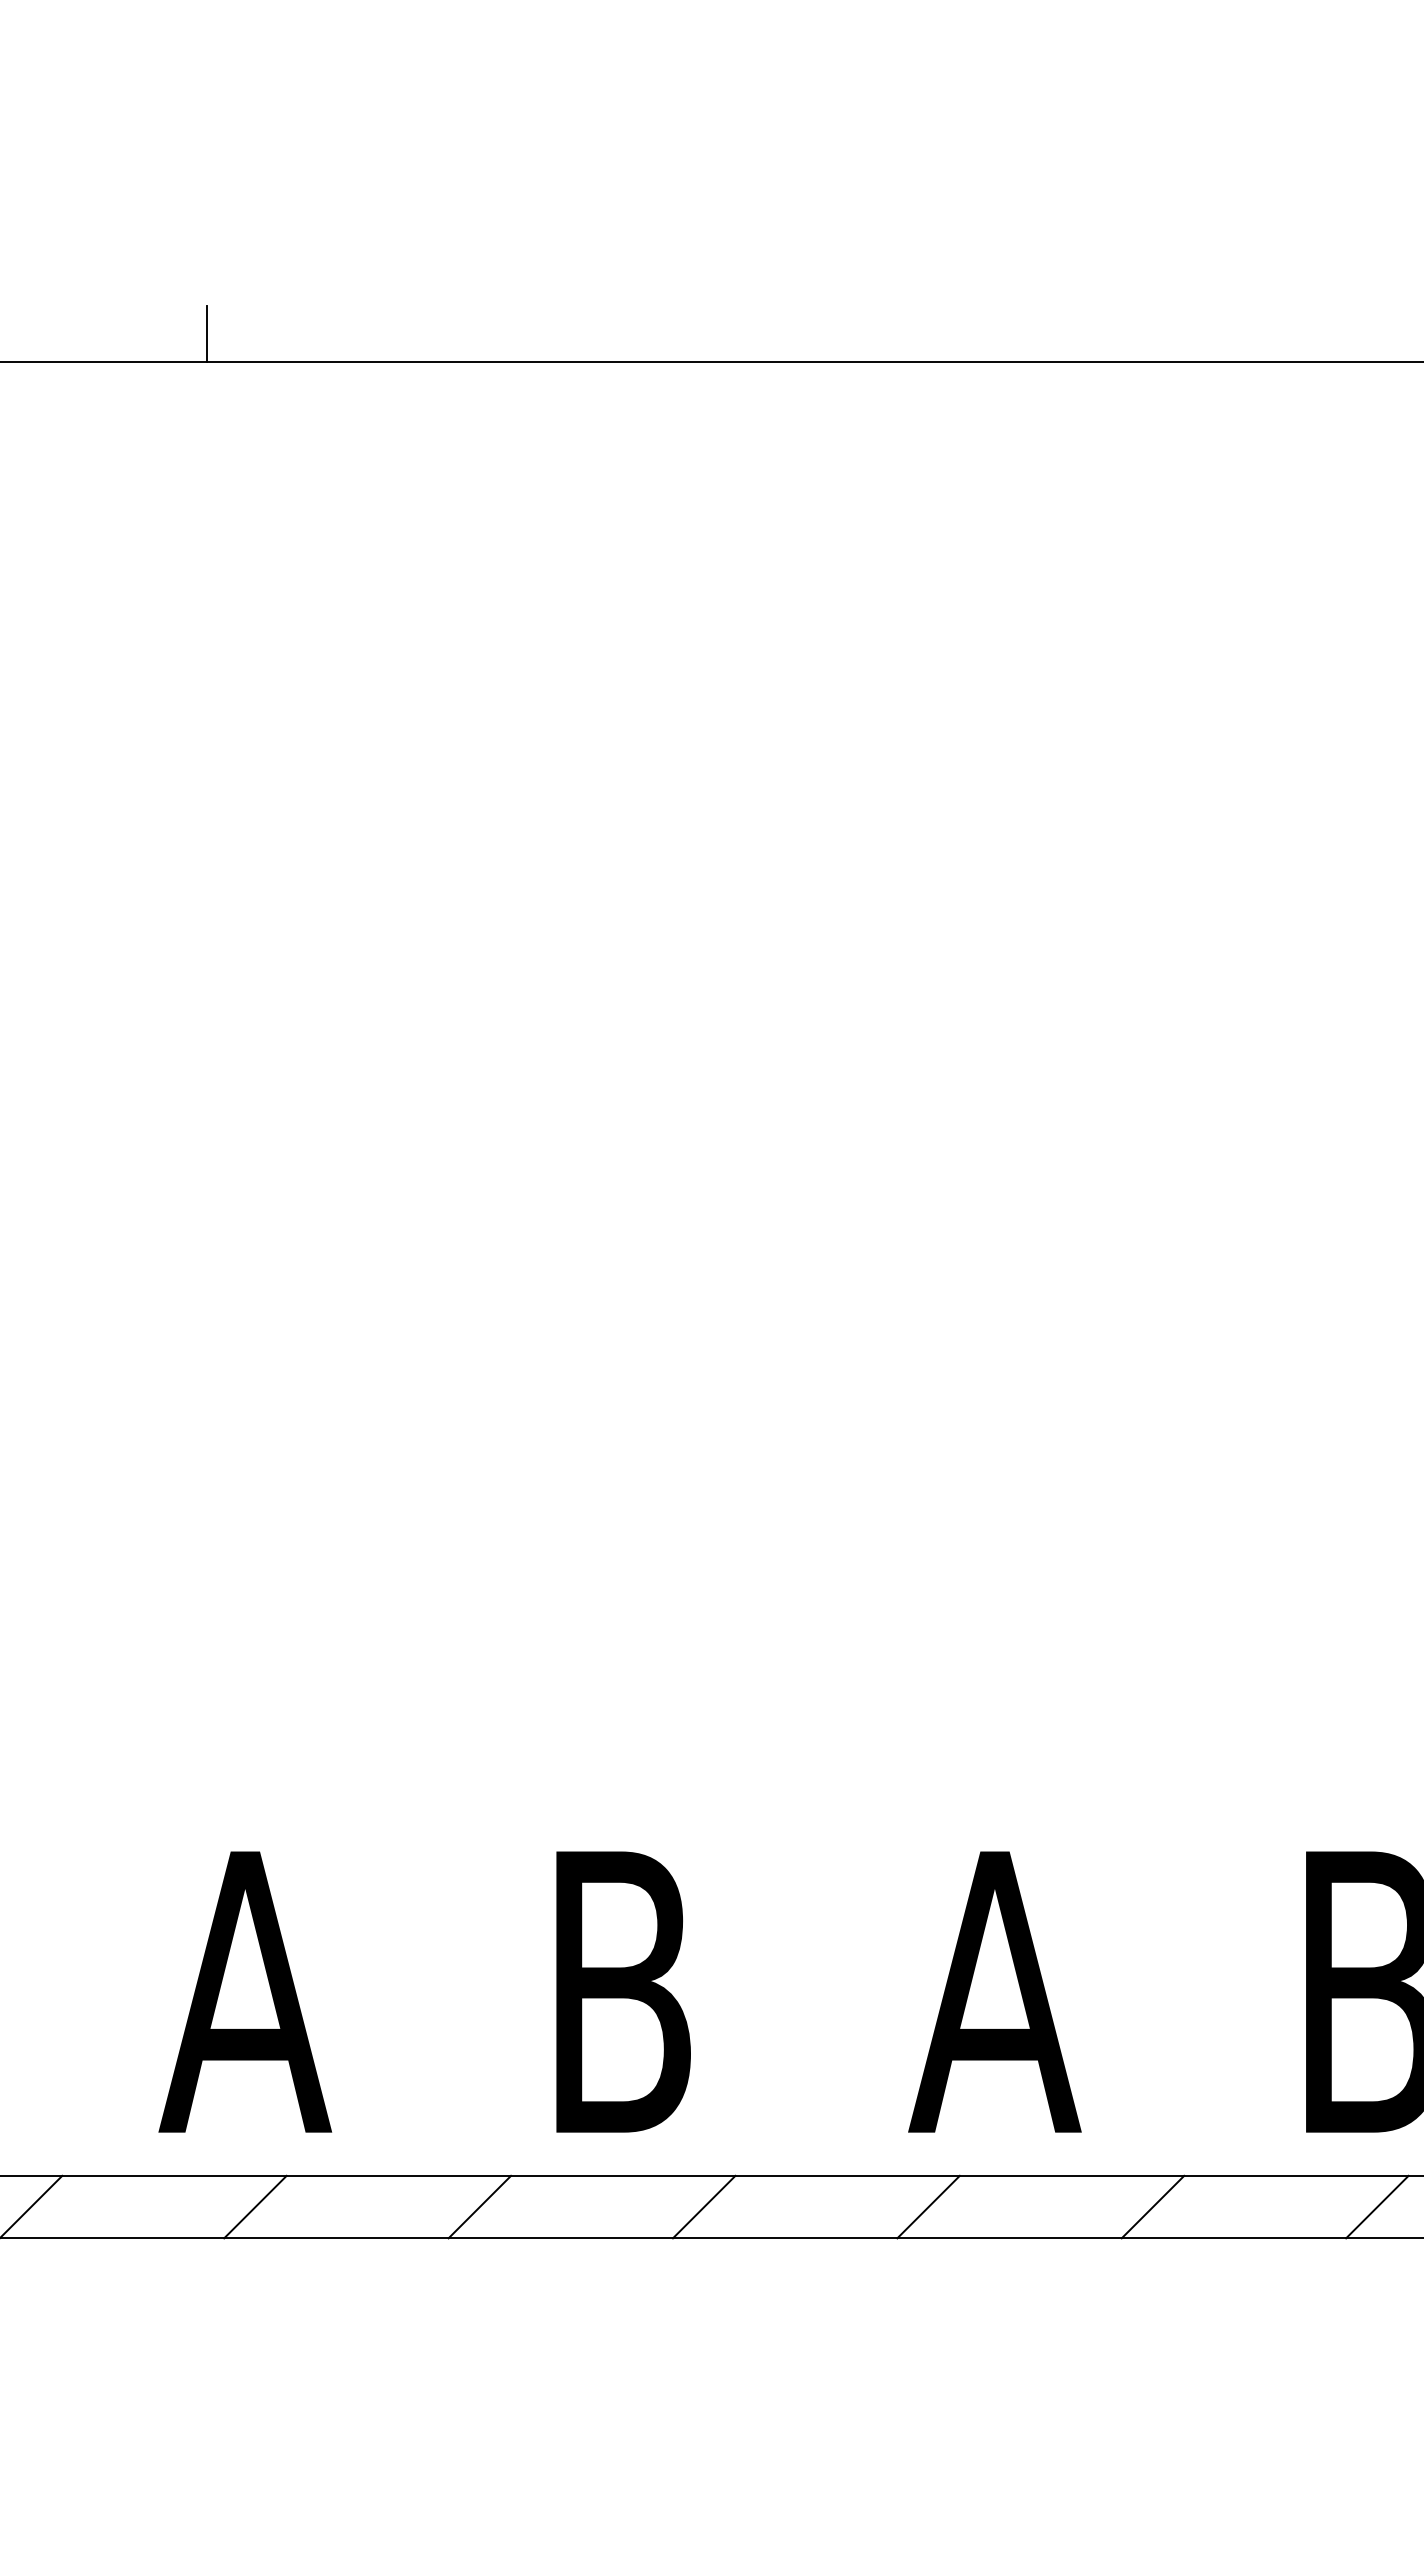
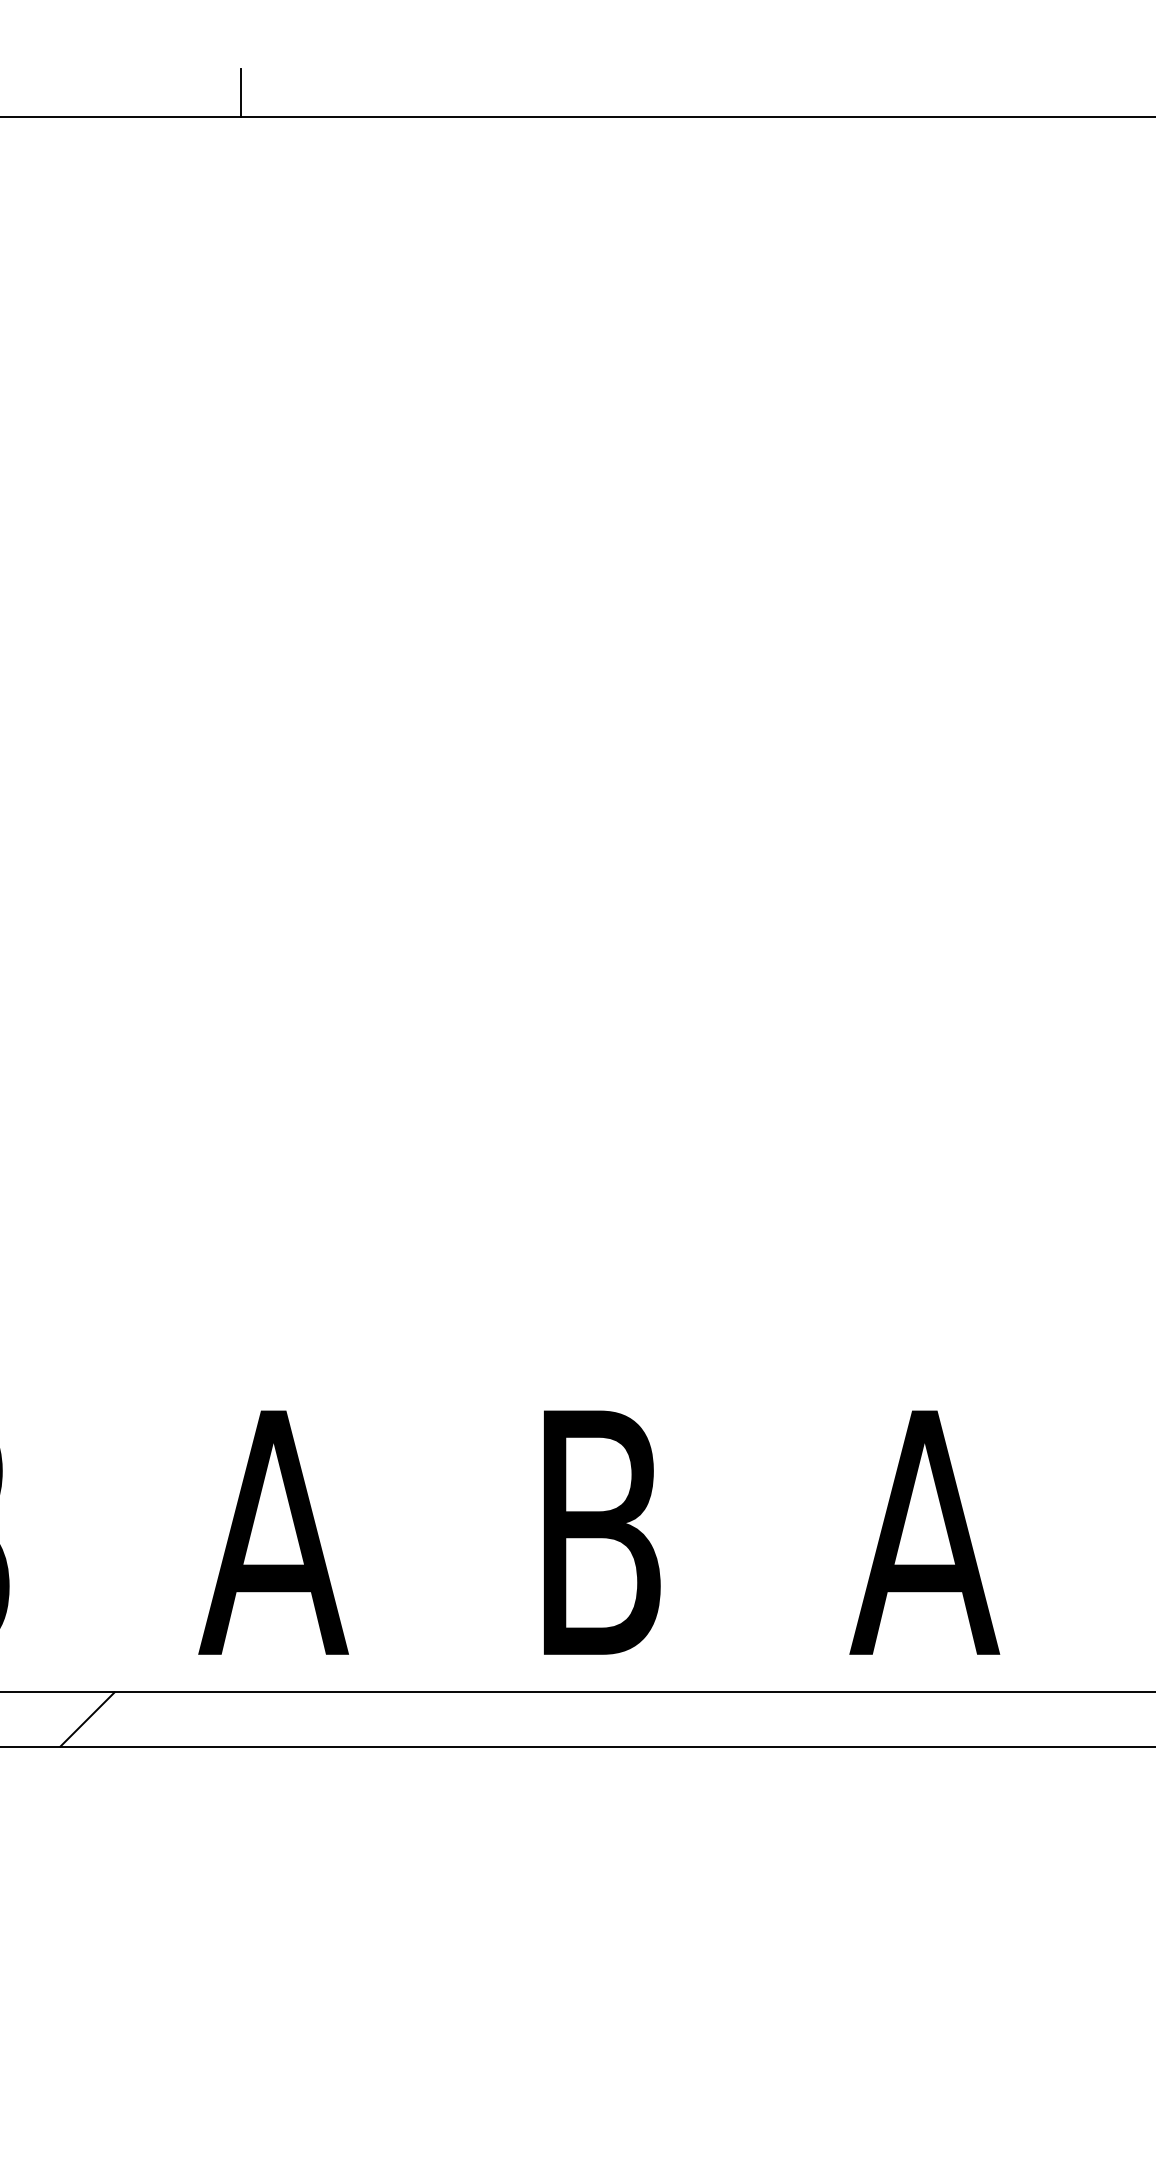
line: (255, 2206) -> (282, 1718), removed
line: (479, 2206) -> (477, 1718), removed
line: (703, 2206) -> (671, 1718), removed
line: (928, 2206) -> (867, 1718), removed
line: (1152, 2206) -> (1061, 1718), removed

